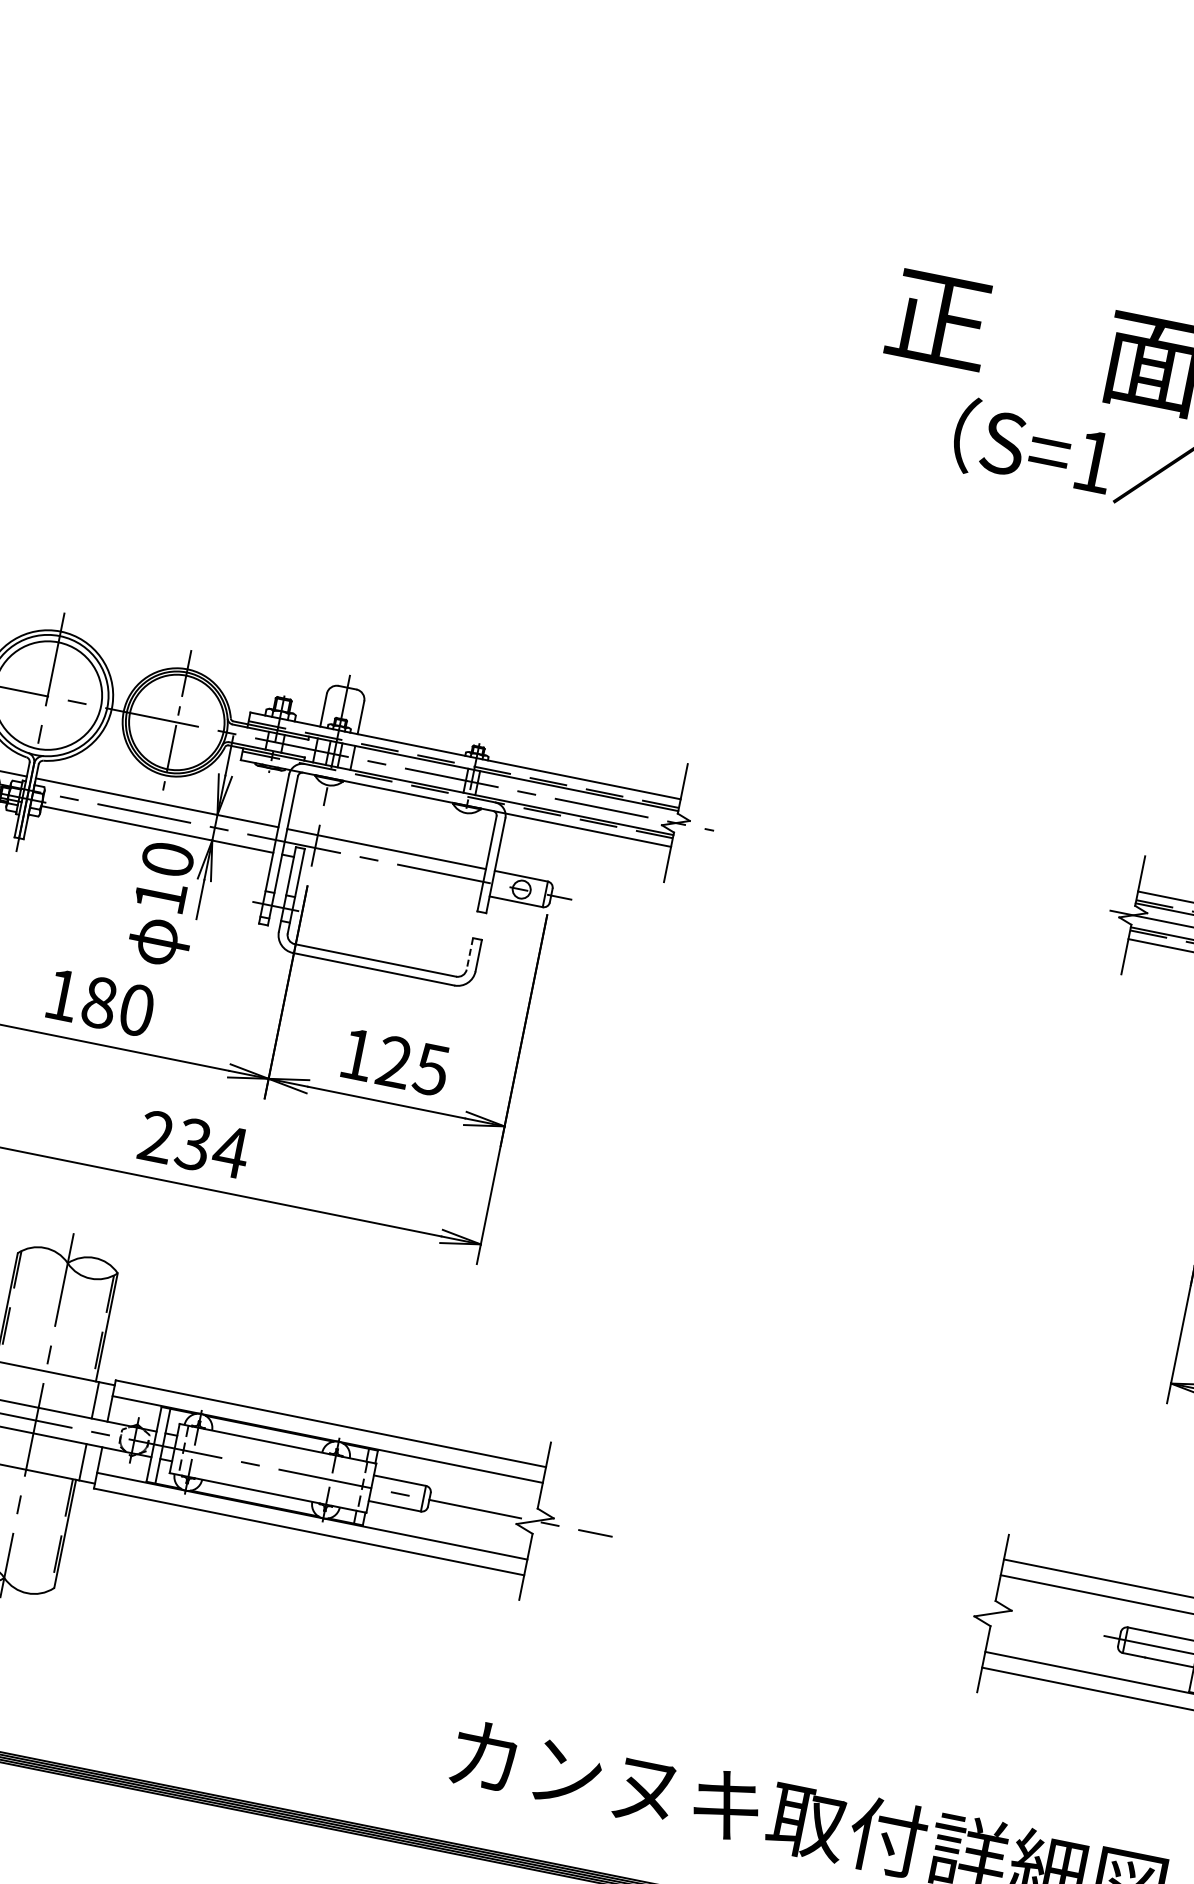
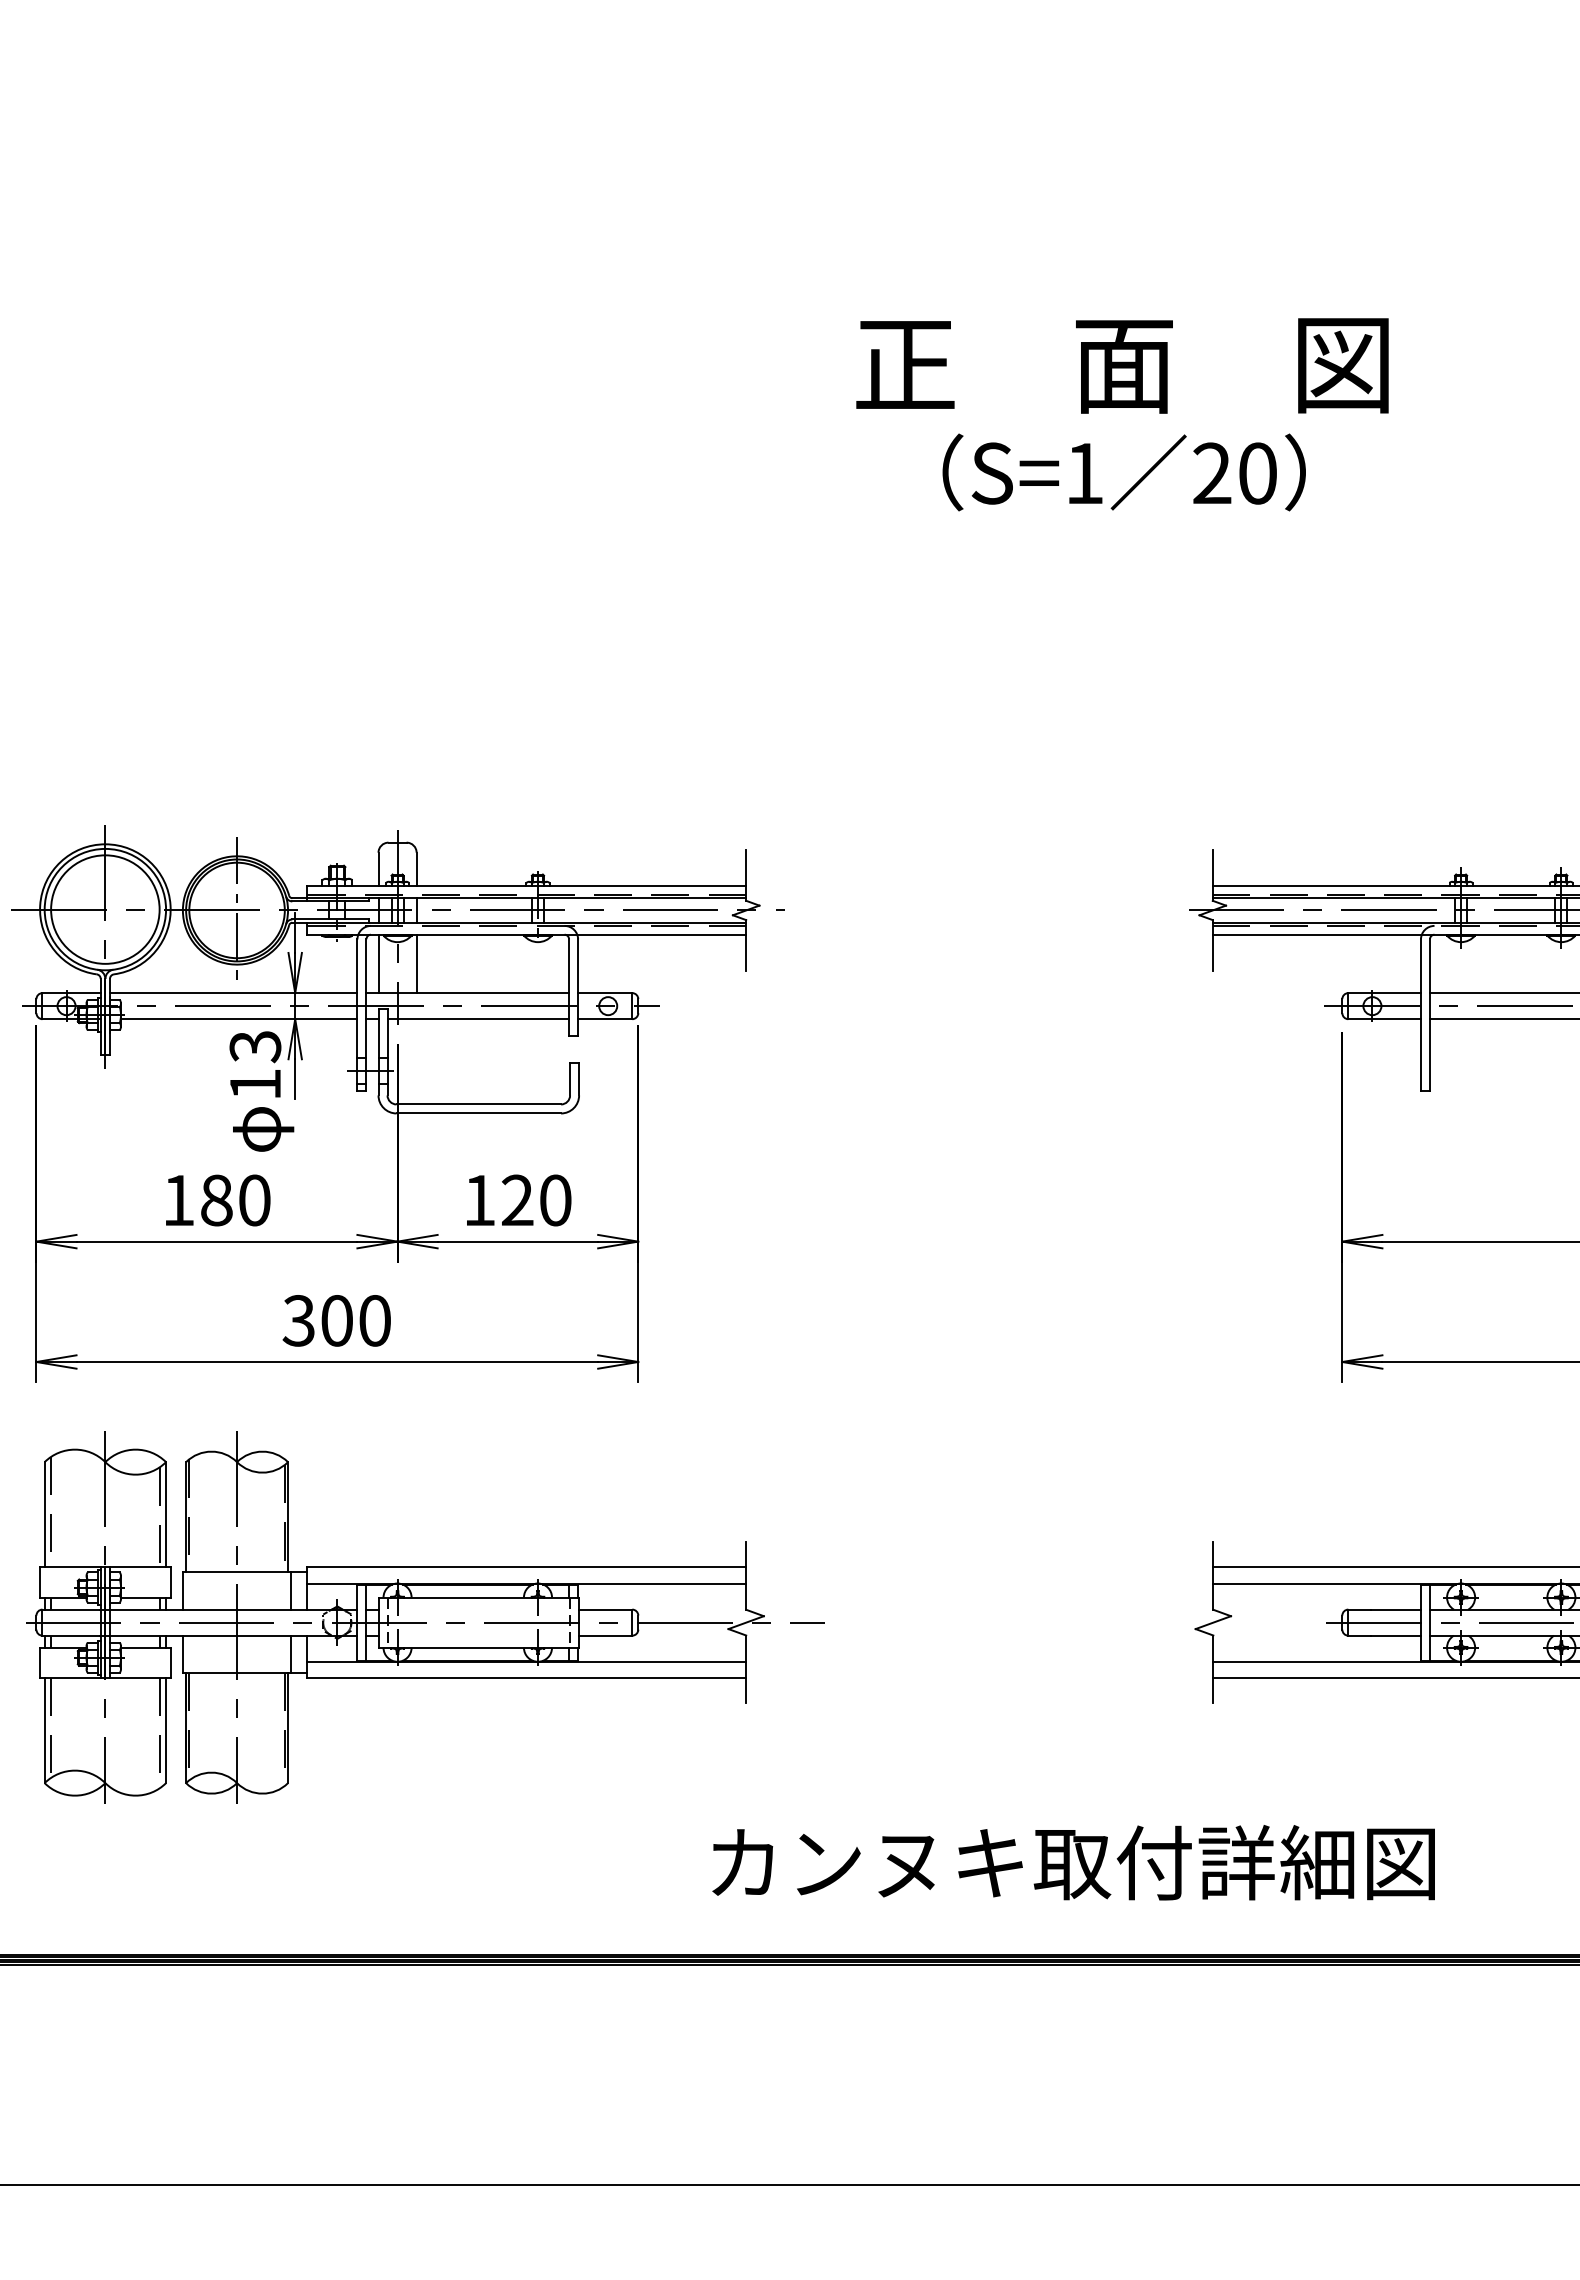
line: (304, 802) -> (378, 963), added
line: (342, 809) -> (416, 963), added
text: (168, 859) -> (255, 1046), 10 -> 13
line: (391, 877) -> (478, 1019), added
line: (470, 954) -> (570, 1079), dashed -> solid
text: (431, 1069) -> (555, 1200), 125 -> 120
text: (194, 1144) -> (337, 1320), 234 -> 300

